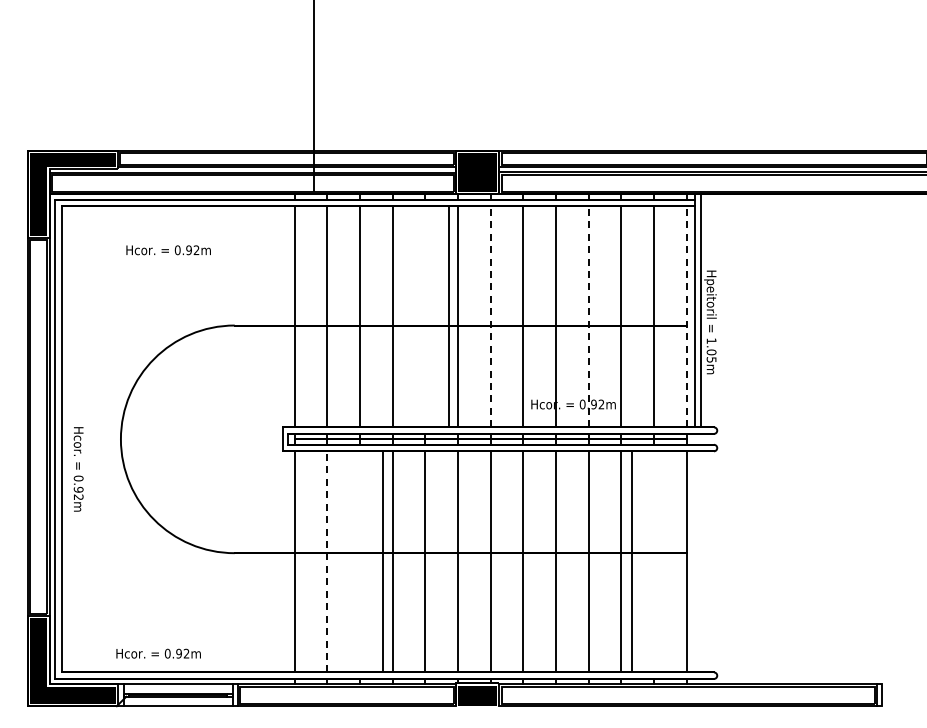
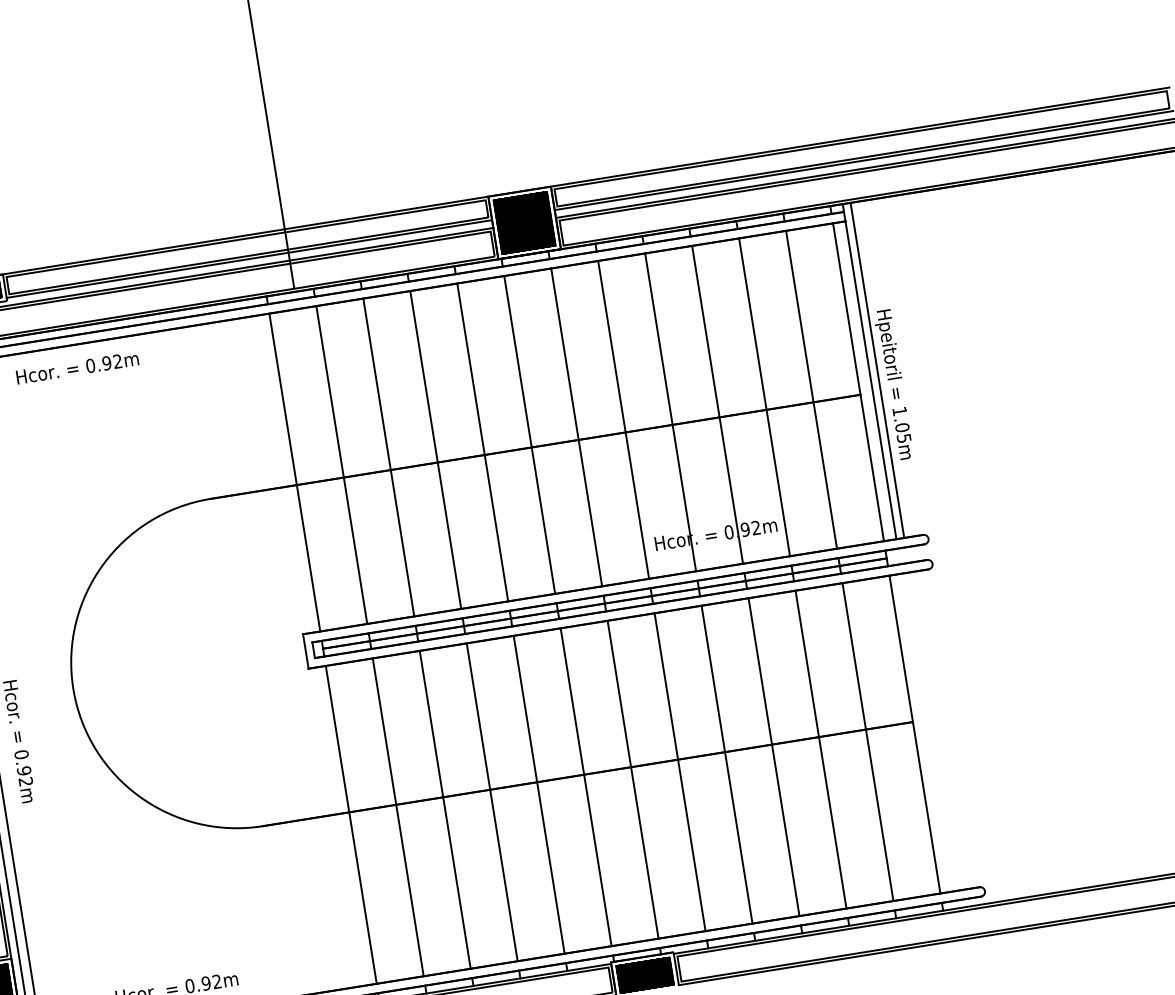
text: (168, 250) -> (77, 368), moved
line: (449, 316) -> (482, 441), moved
line: (490, 316) -> (576, 427), dashed -> solid
line: (588, 316) -> (717, 404), dashed -> solid
line: (686, 316) -> (858, 381), dashed -> solid
line: (327, 561) -> (398, 816), dashed -> solid
line: (383, 561) -> (445, 809), moved
line: (632, 561) -> (868, 741), moved

